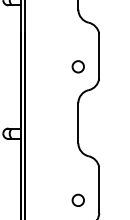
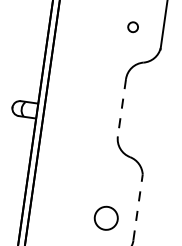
circle: (77, 66) -> (132, 26), size x0.6
line: (78, 123) -> (122, 108), solid -> dashed
line: (99, 189) -> (138, 206), solid -> dashed
circle: (77, 199) -> (105, 216), size x1.4

